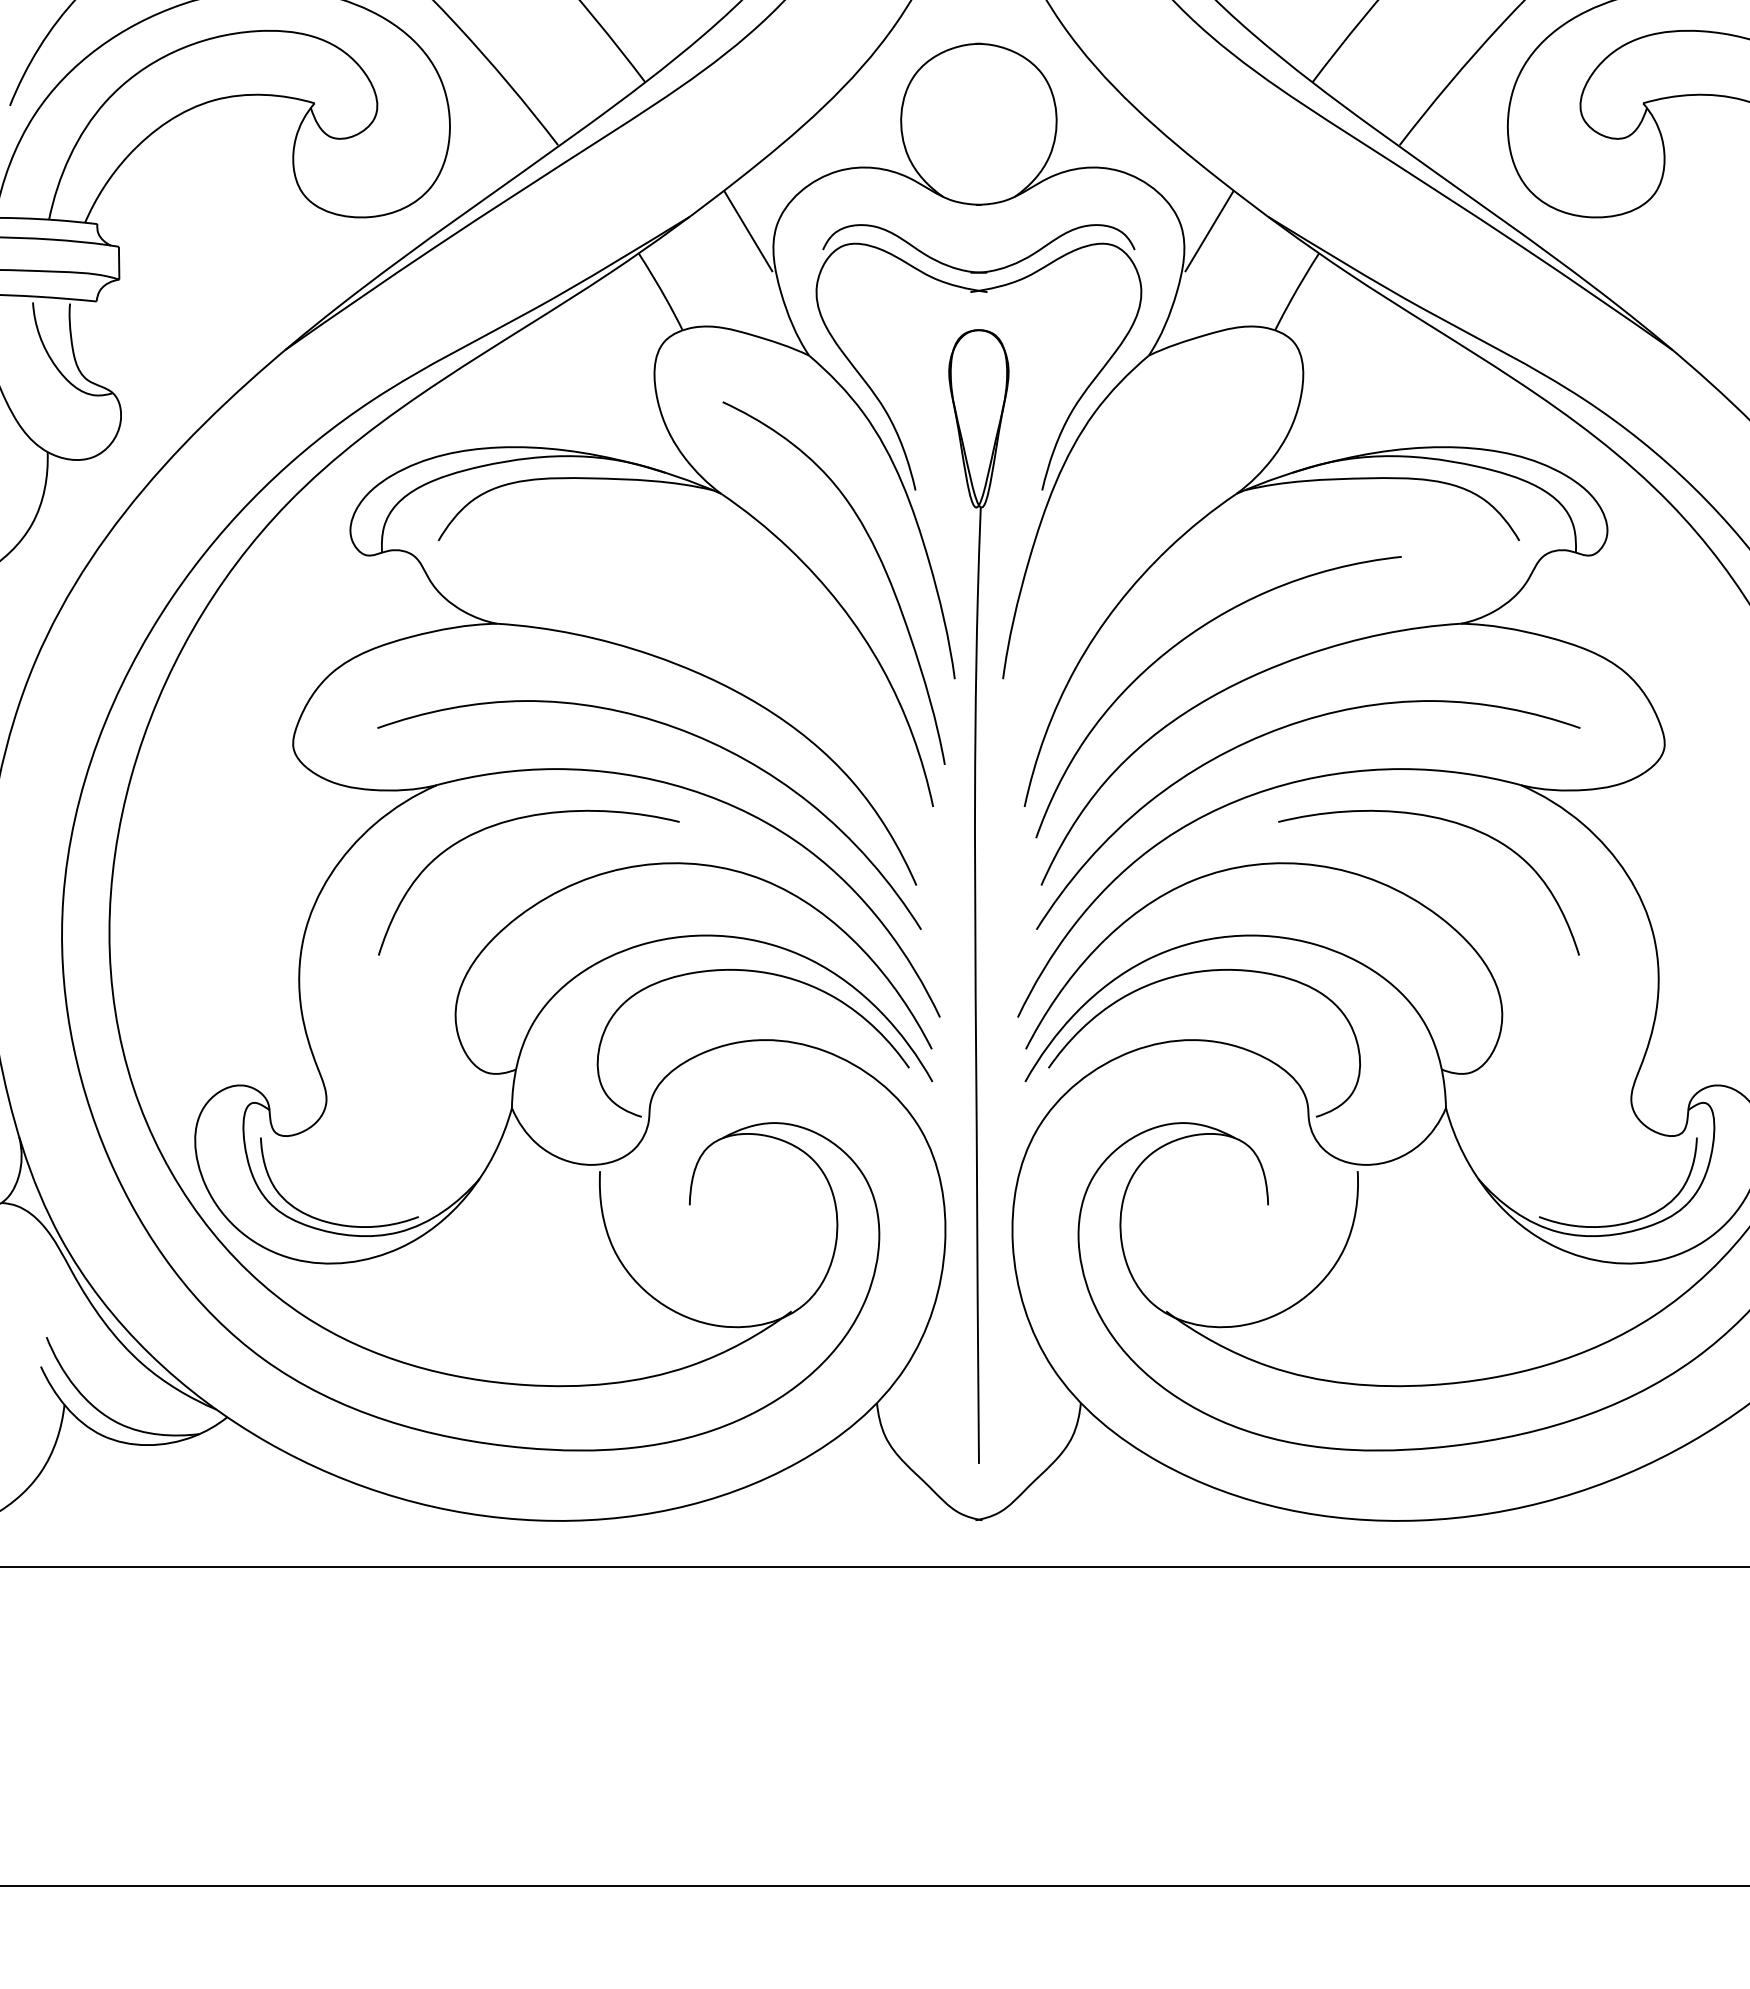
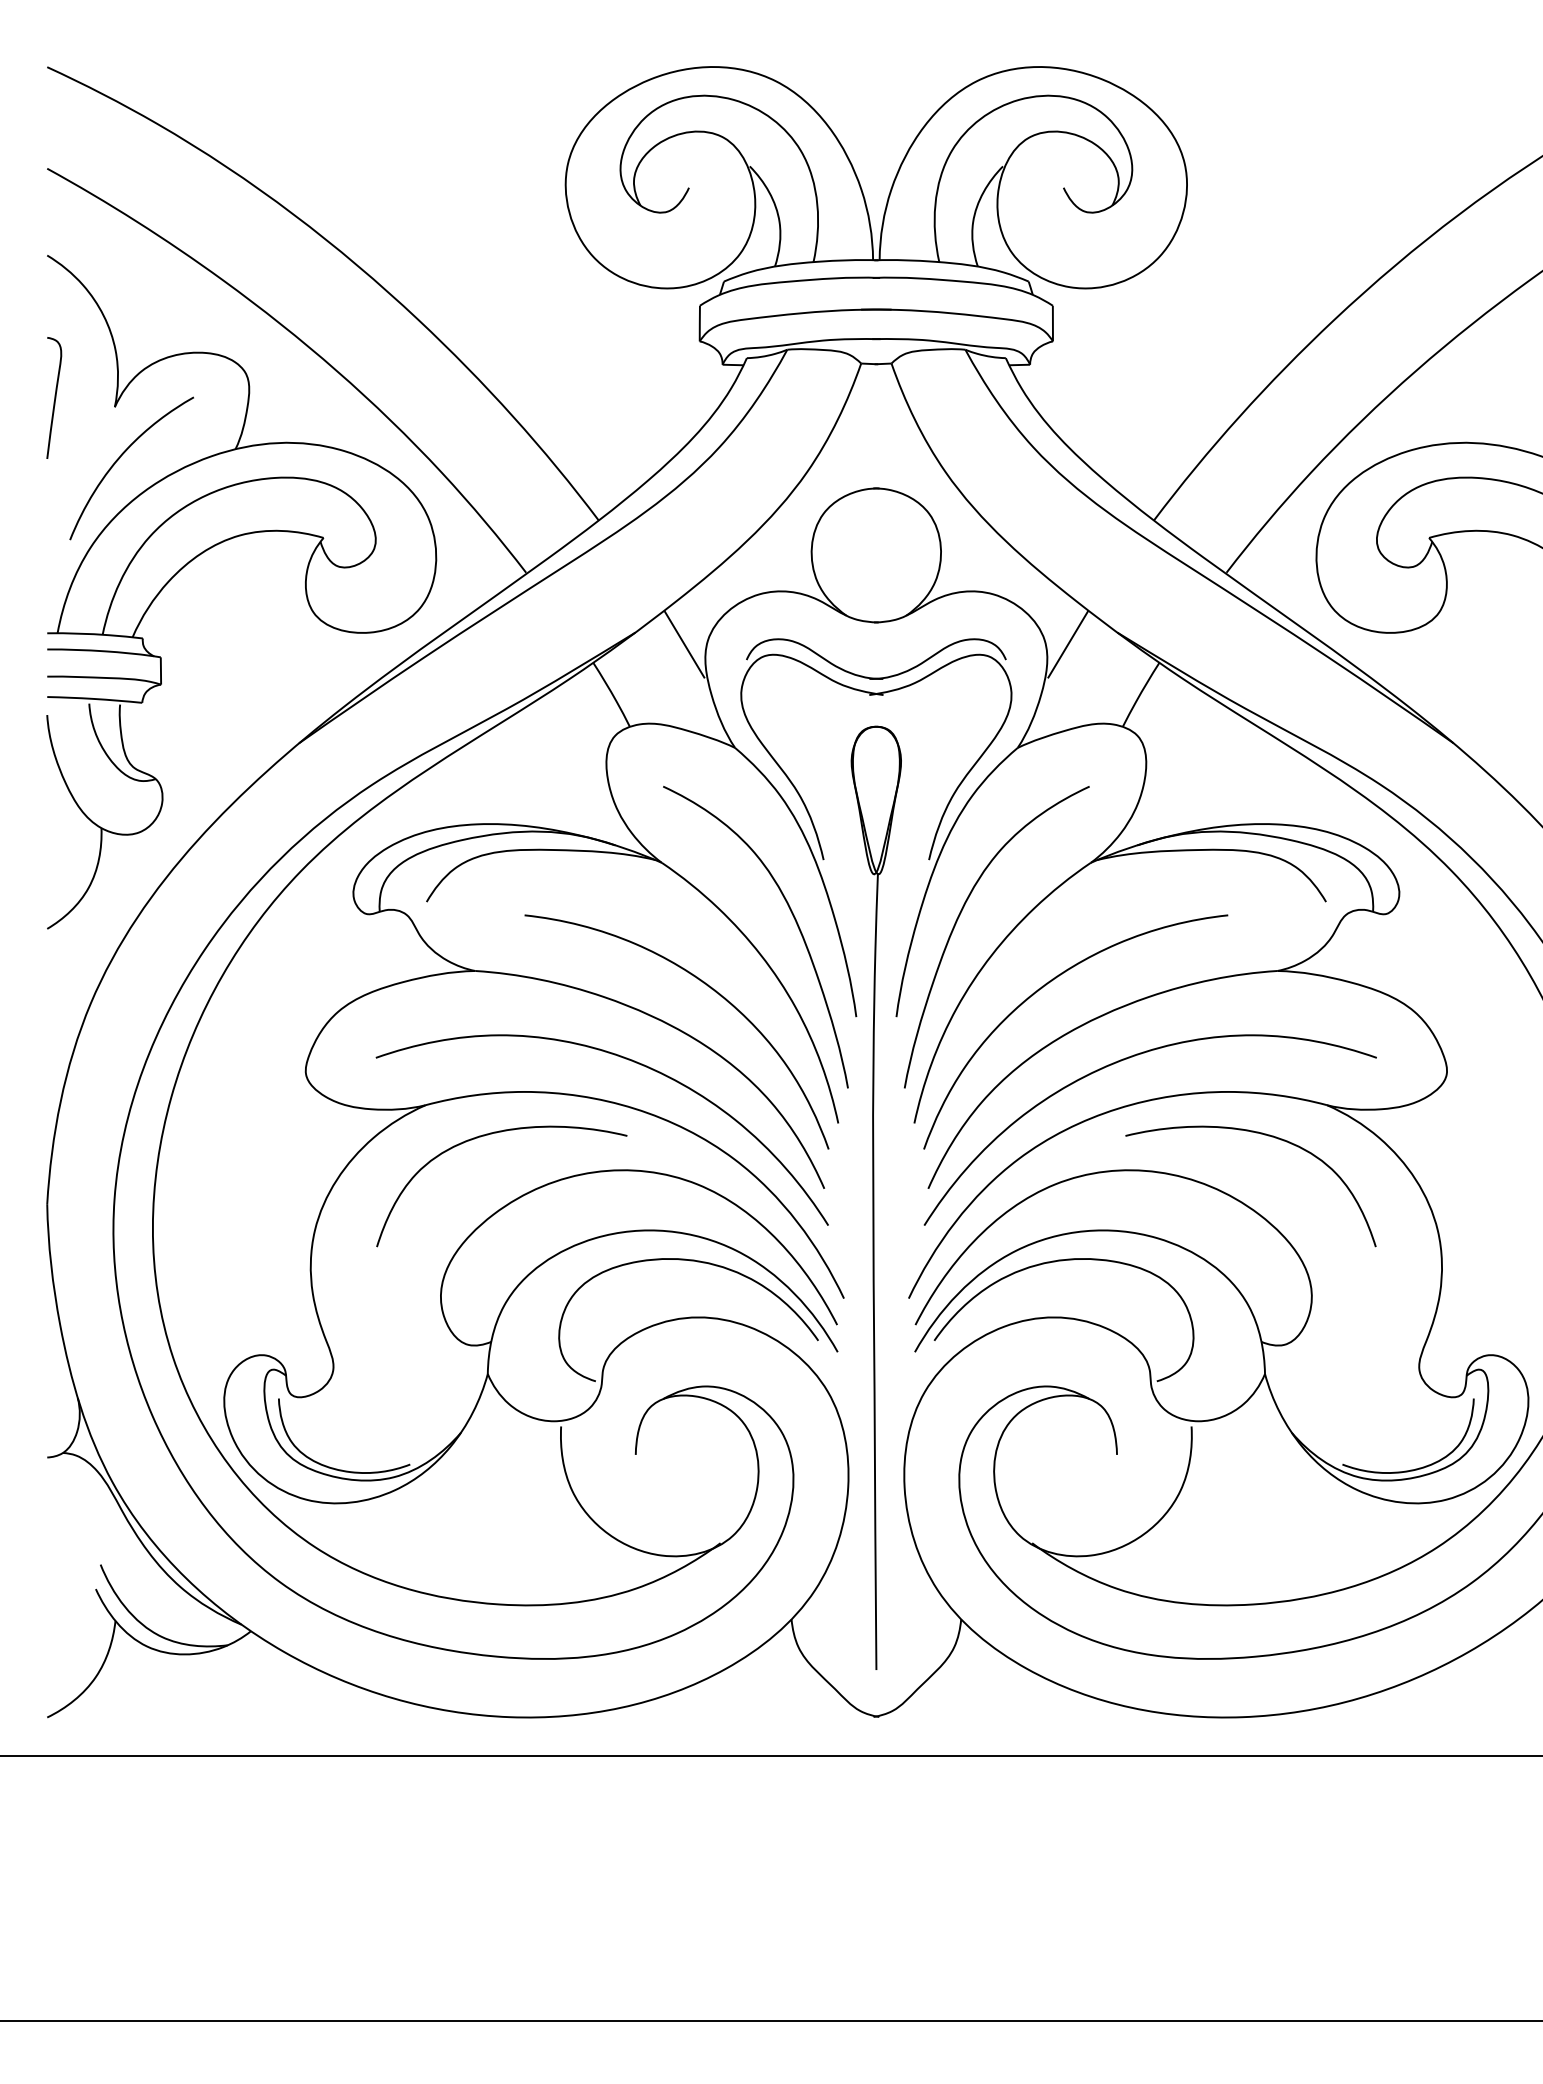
curve: (1077, 561) -> (958, 919), added
curve: (775, 642) -> (707, 986), added

